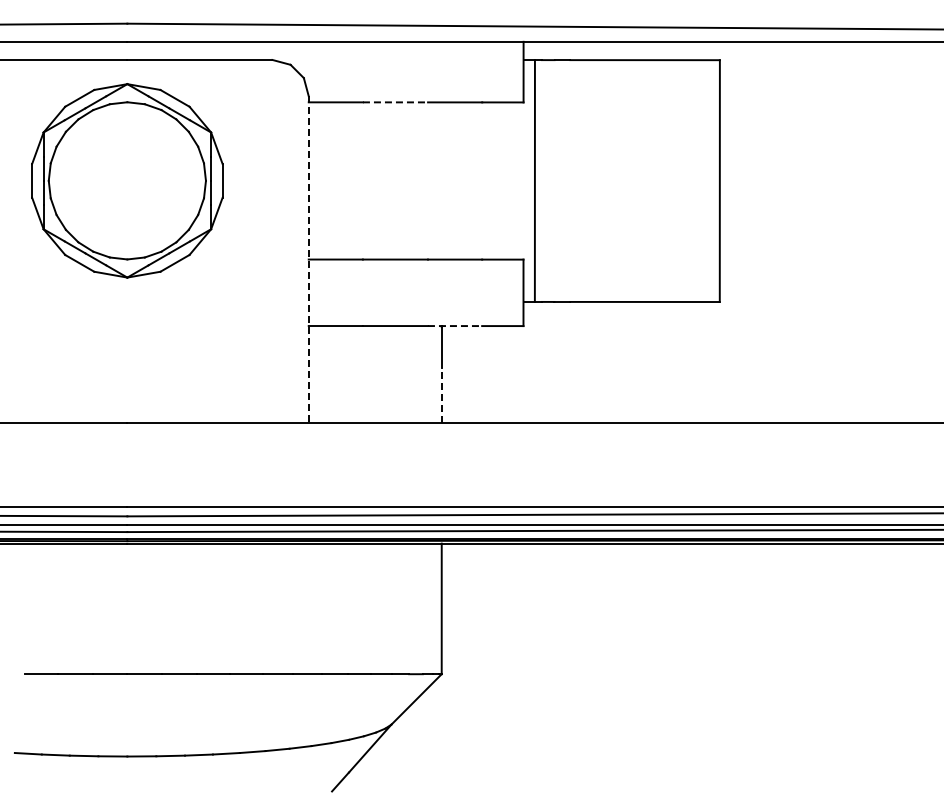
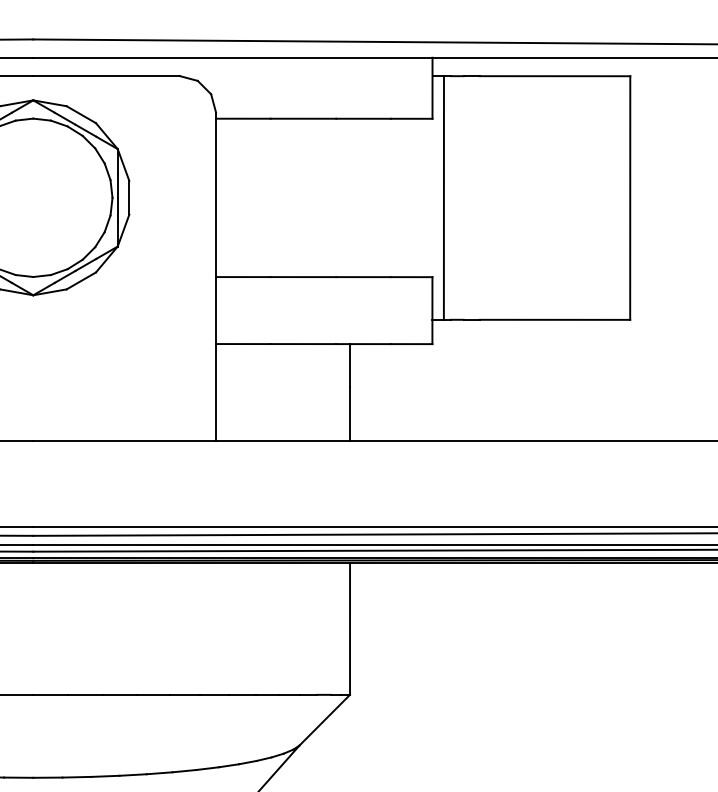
line: (395, 102) -> (303, 118), dashed -> solid
line: (308, 259) -> (215, 277), dashed -> solid
line: (455, 326) -> (363, 344), dashed -> solid
line: (441, 395) -> (349, 414), dashed -> solid

